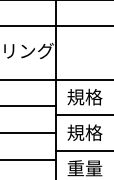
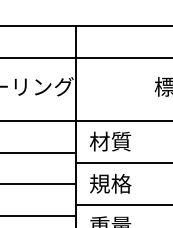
text: (84, 97) -> (110, 141), 規格 -> 材質

